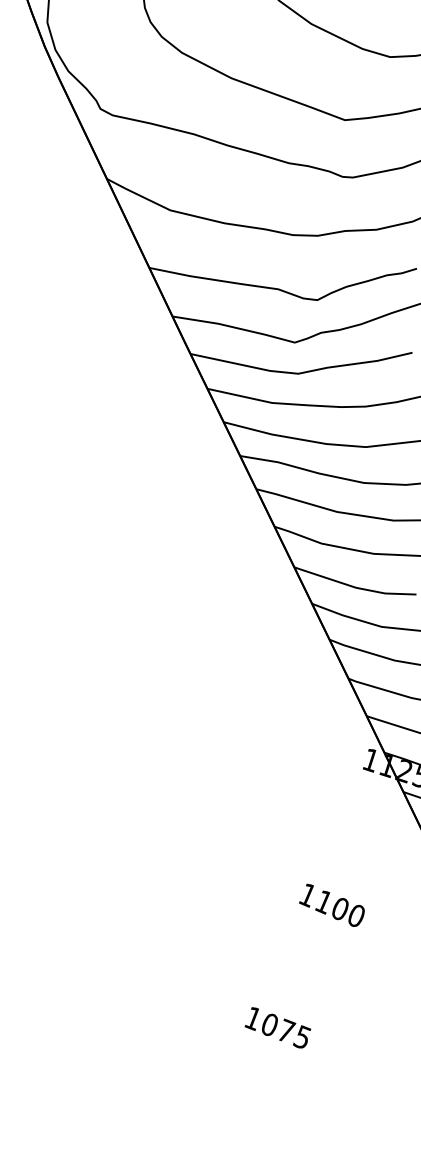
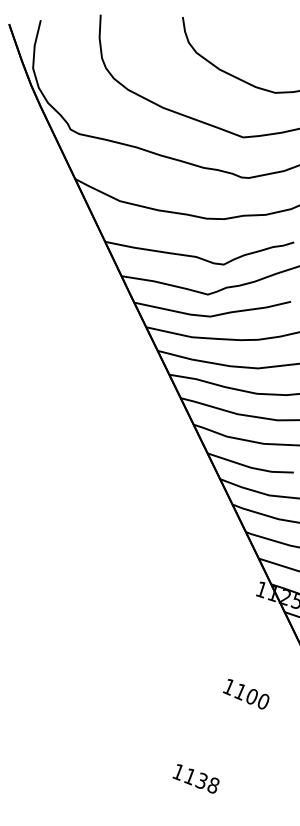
text: (332, 905) -> (246, 694), moved
text: (285, 1030) -> (201, 780), 1075 -> 1138

